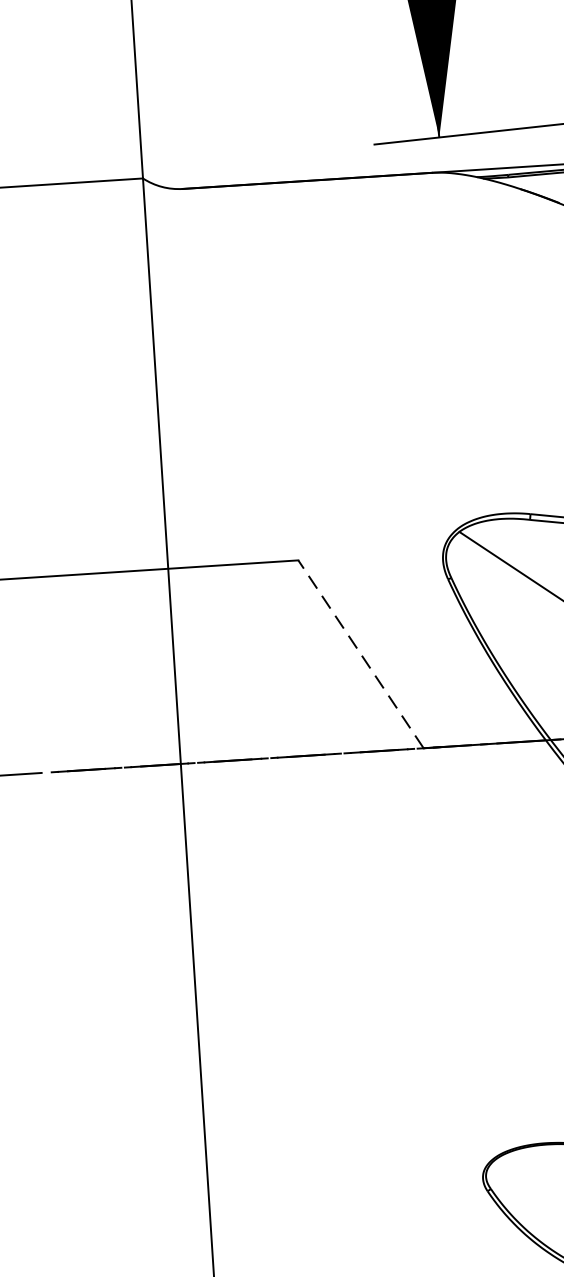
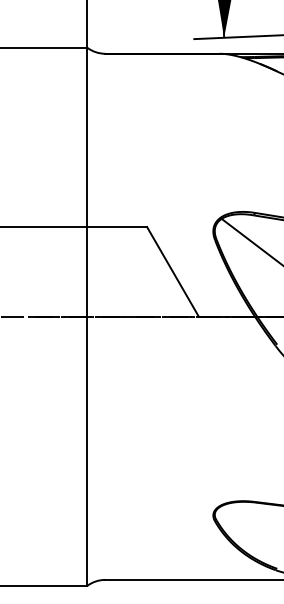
line: (362, 655) -> (173, 272), dashed -> solid

